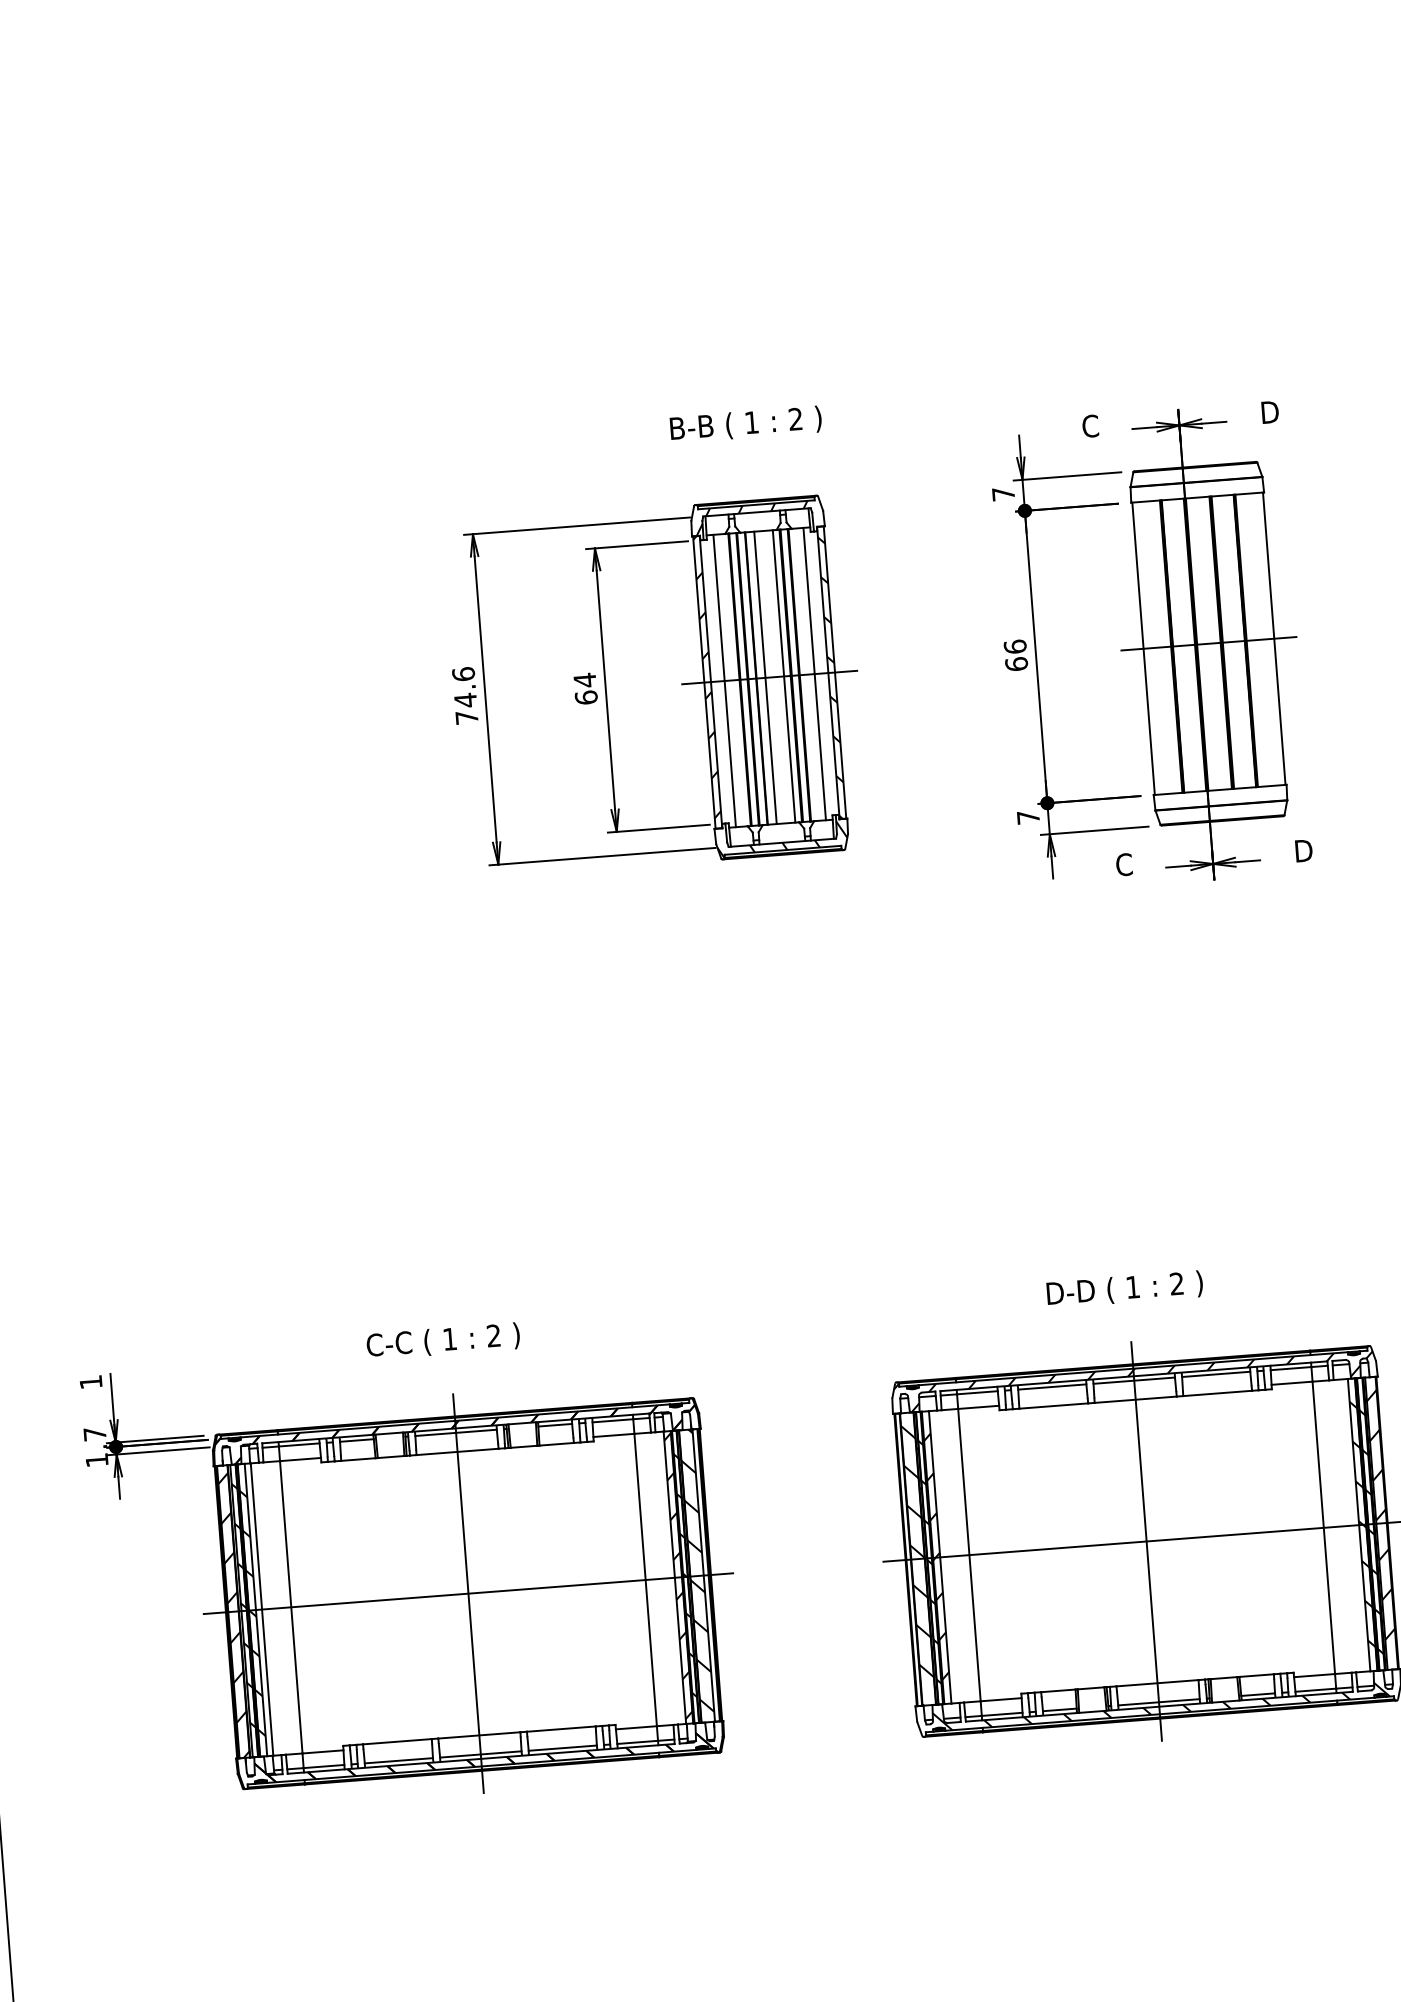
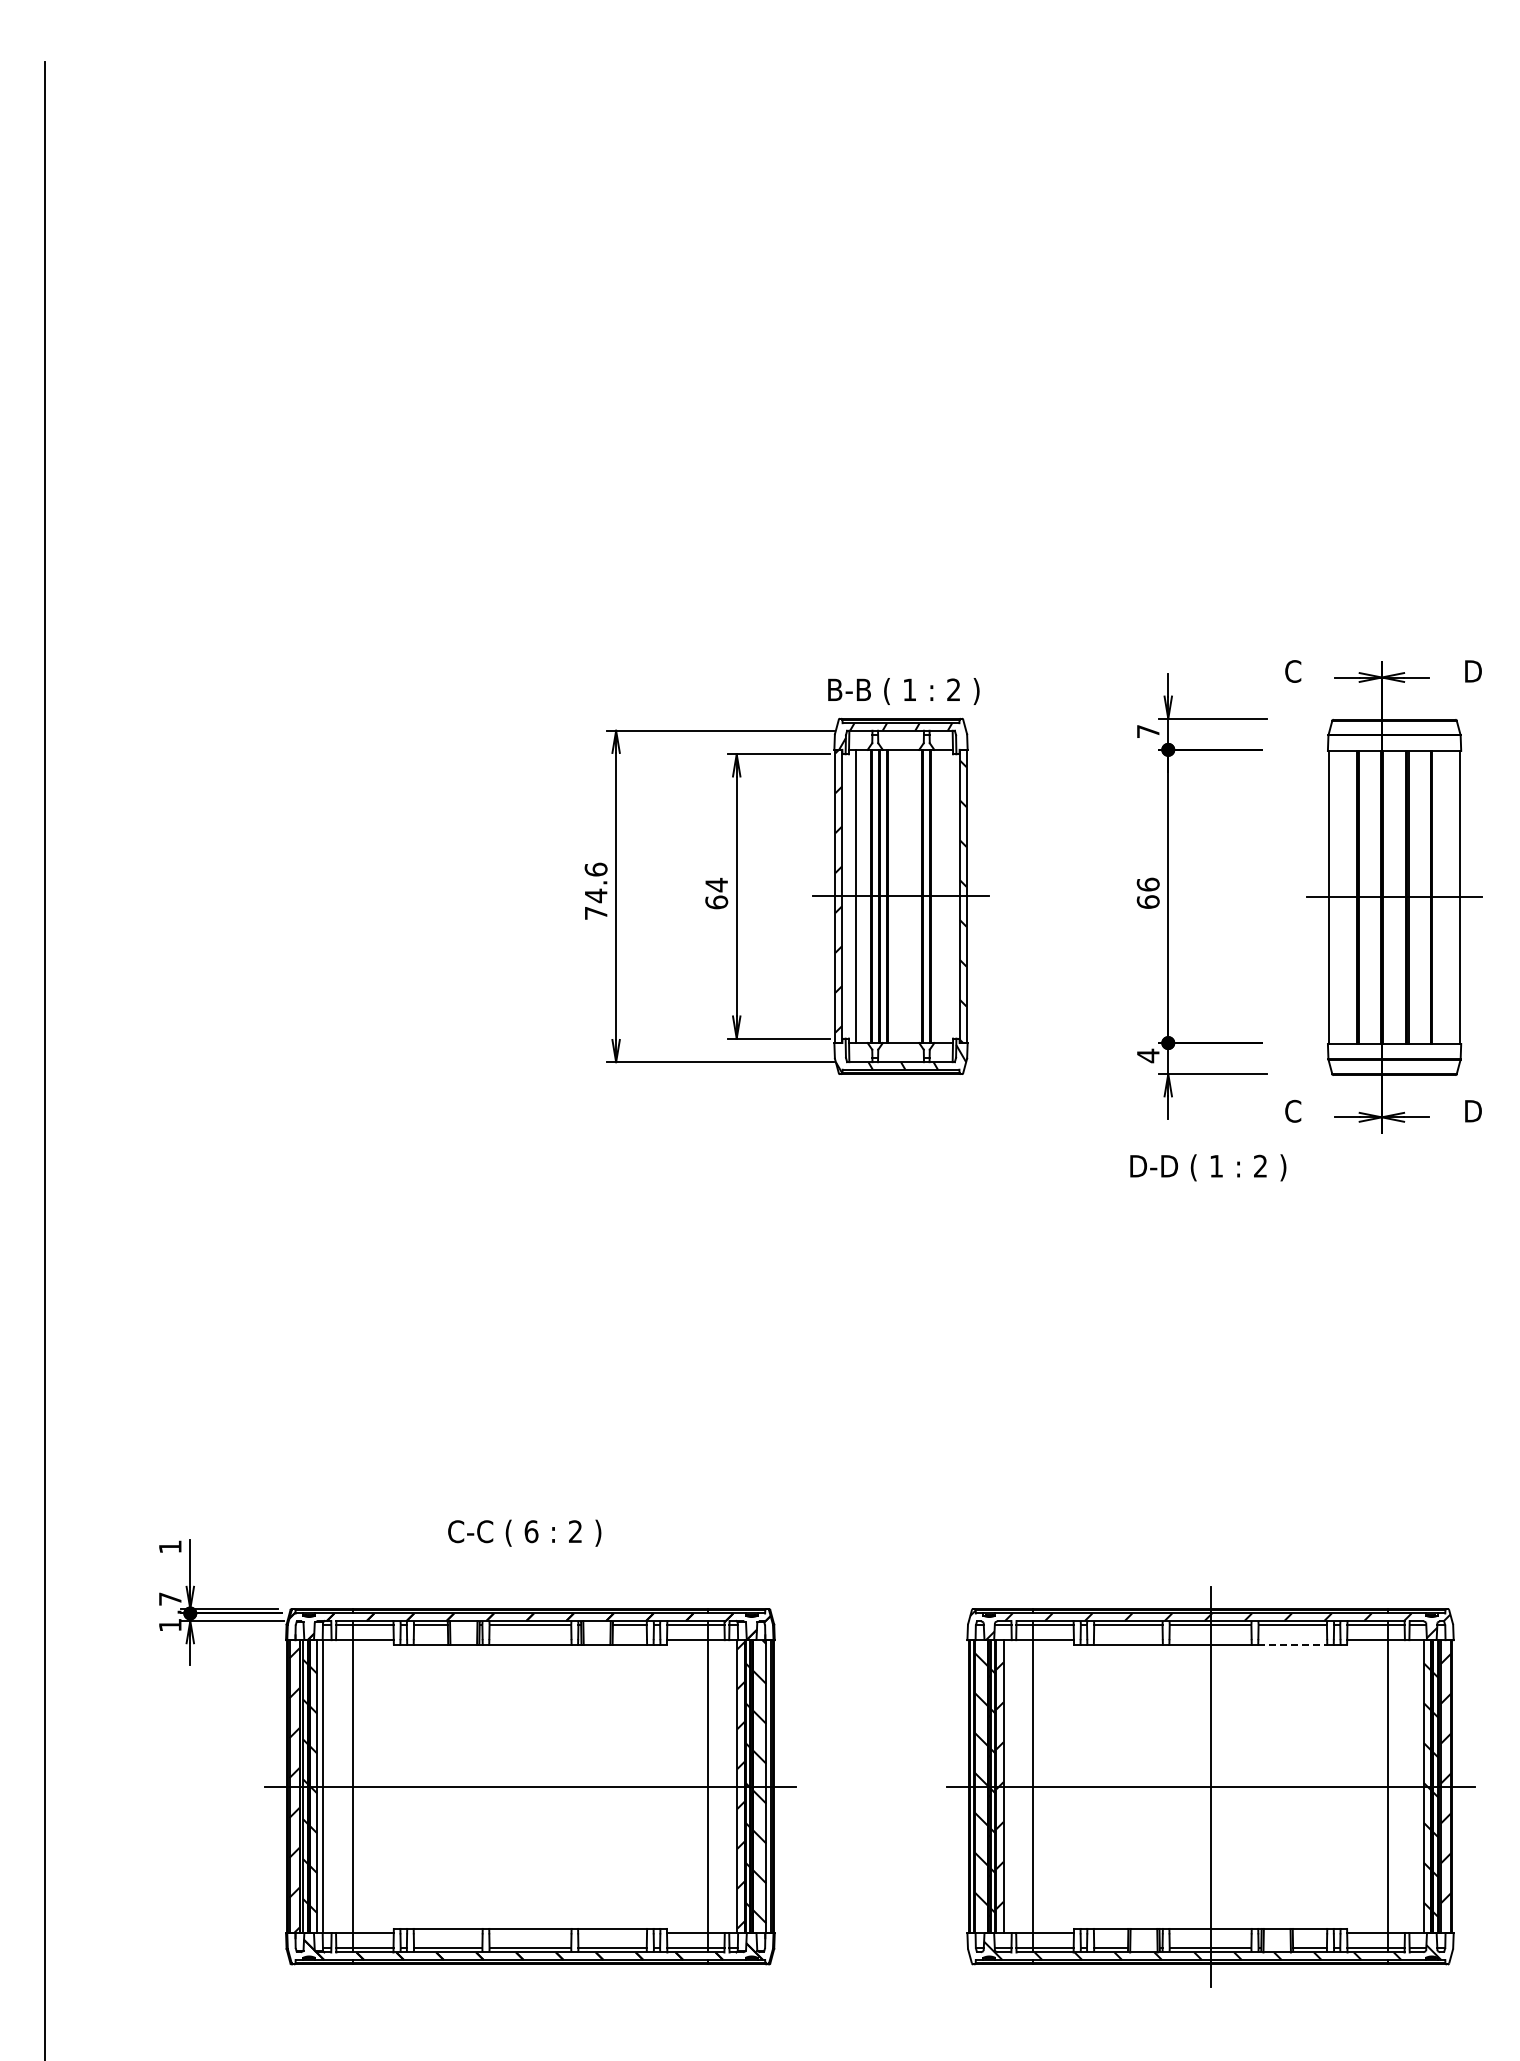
text: (745, 424) -> (903, 691), moved
part: (1197, 643) -> (1383, 896), moved
line: (815, 674) -> (946, 896), removed
line: (784, 676) -> (915, 896), removed
line: (765, 677) -> (896, 896), removed
text: (1028, 817) -> (1148, 1055), 7 -> 4
text: (1125, 1289) -> (1208, 1167), moved
text: (449, 1339) -> (531, 1531), 1 -> 6
line: (1217, 1393) -> (1292, 1644), solid -> dashed
line: (468, 1593) -> (530, 1786), removed

